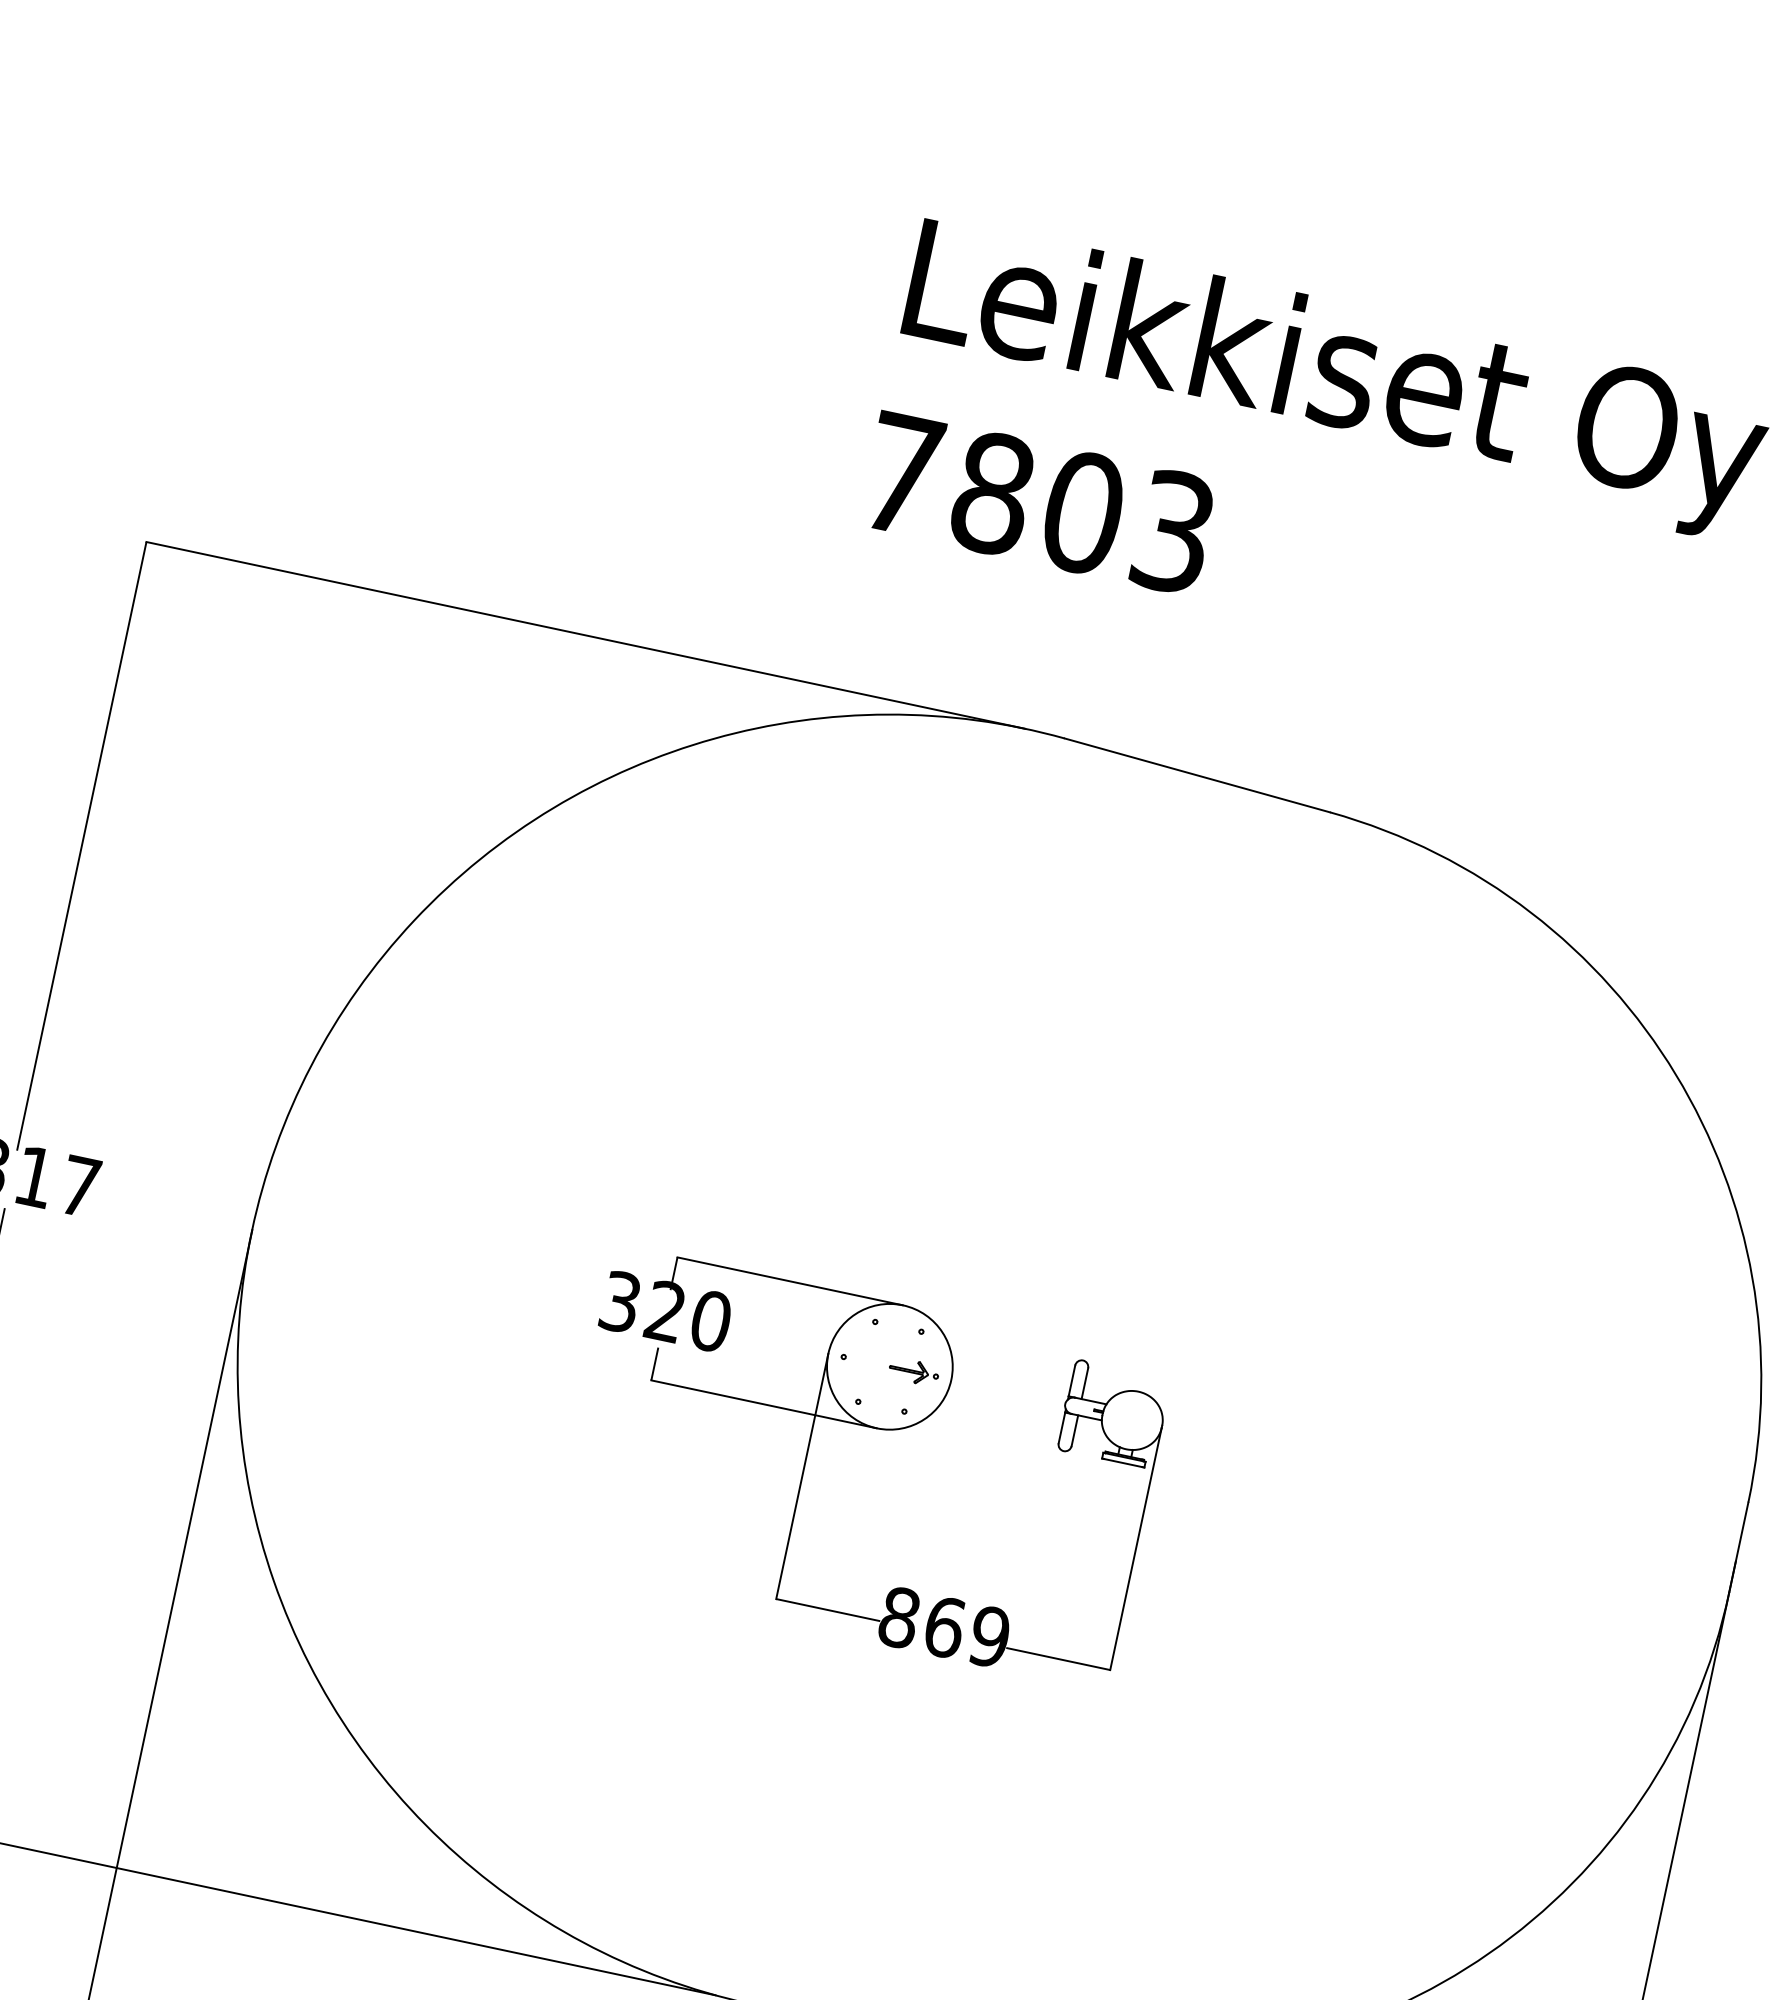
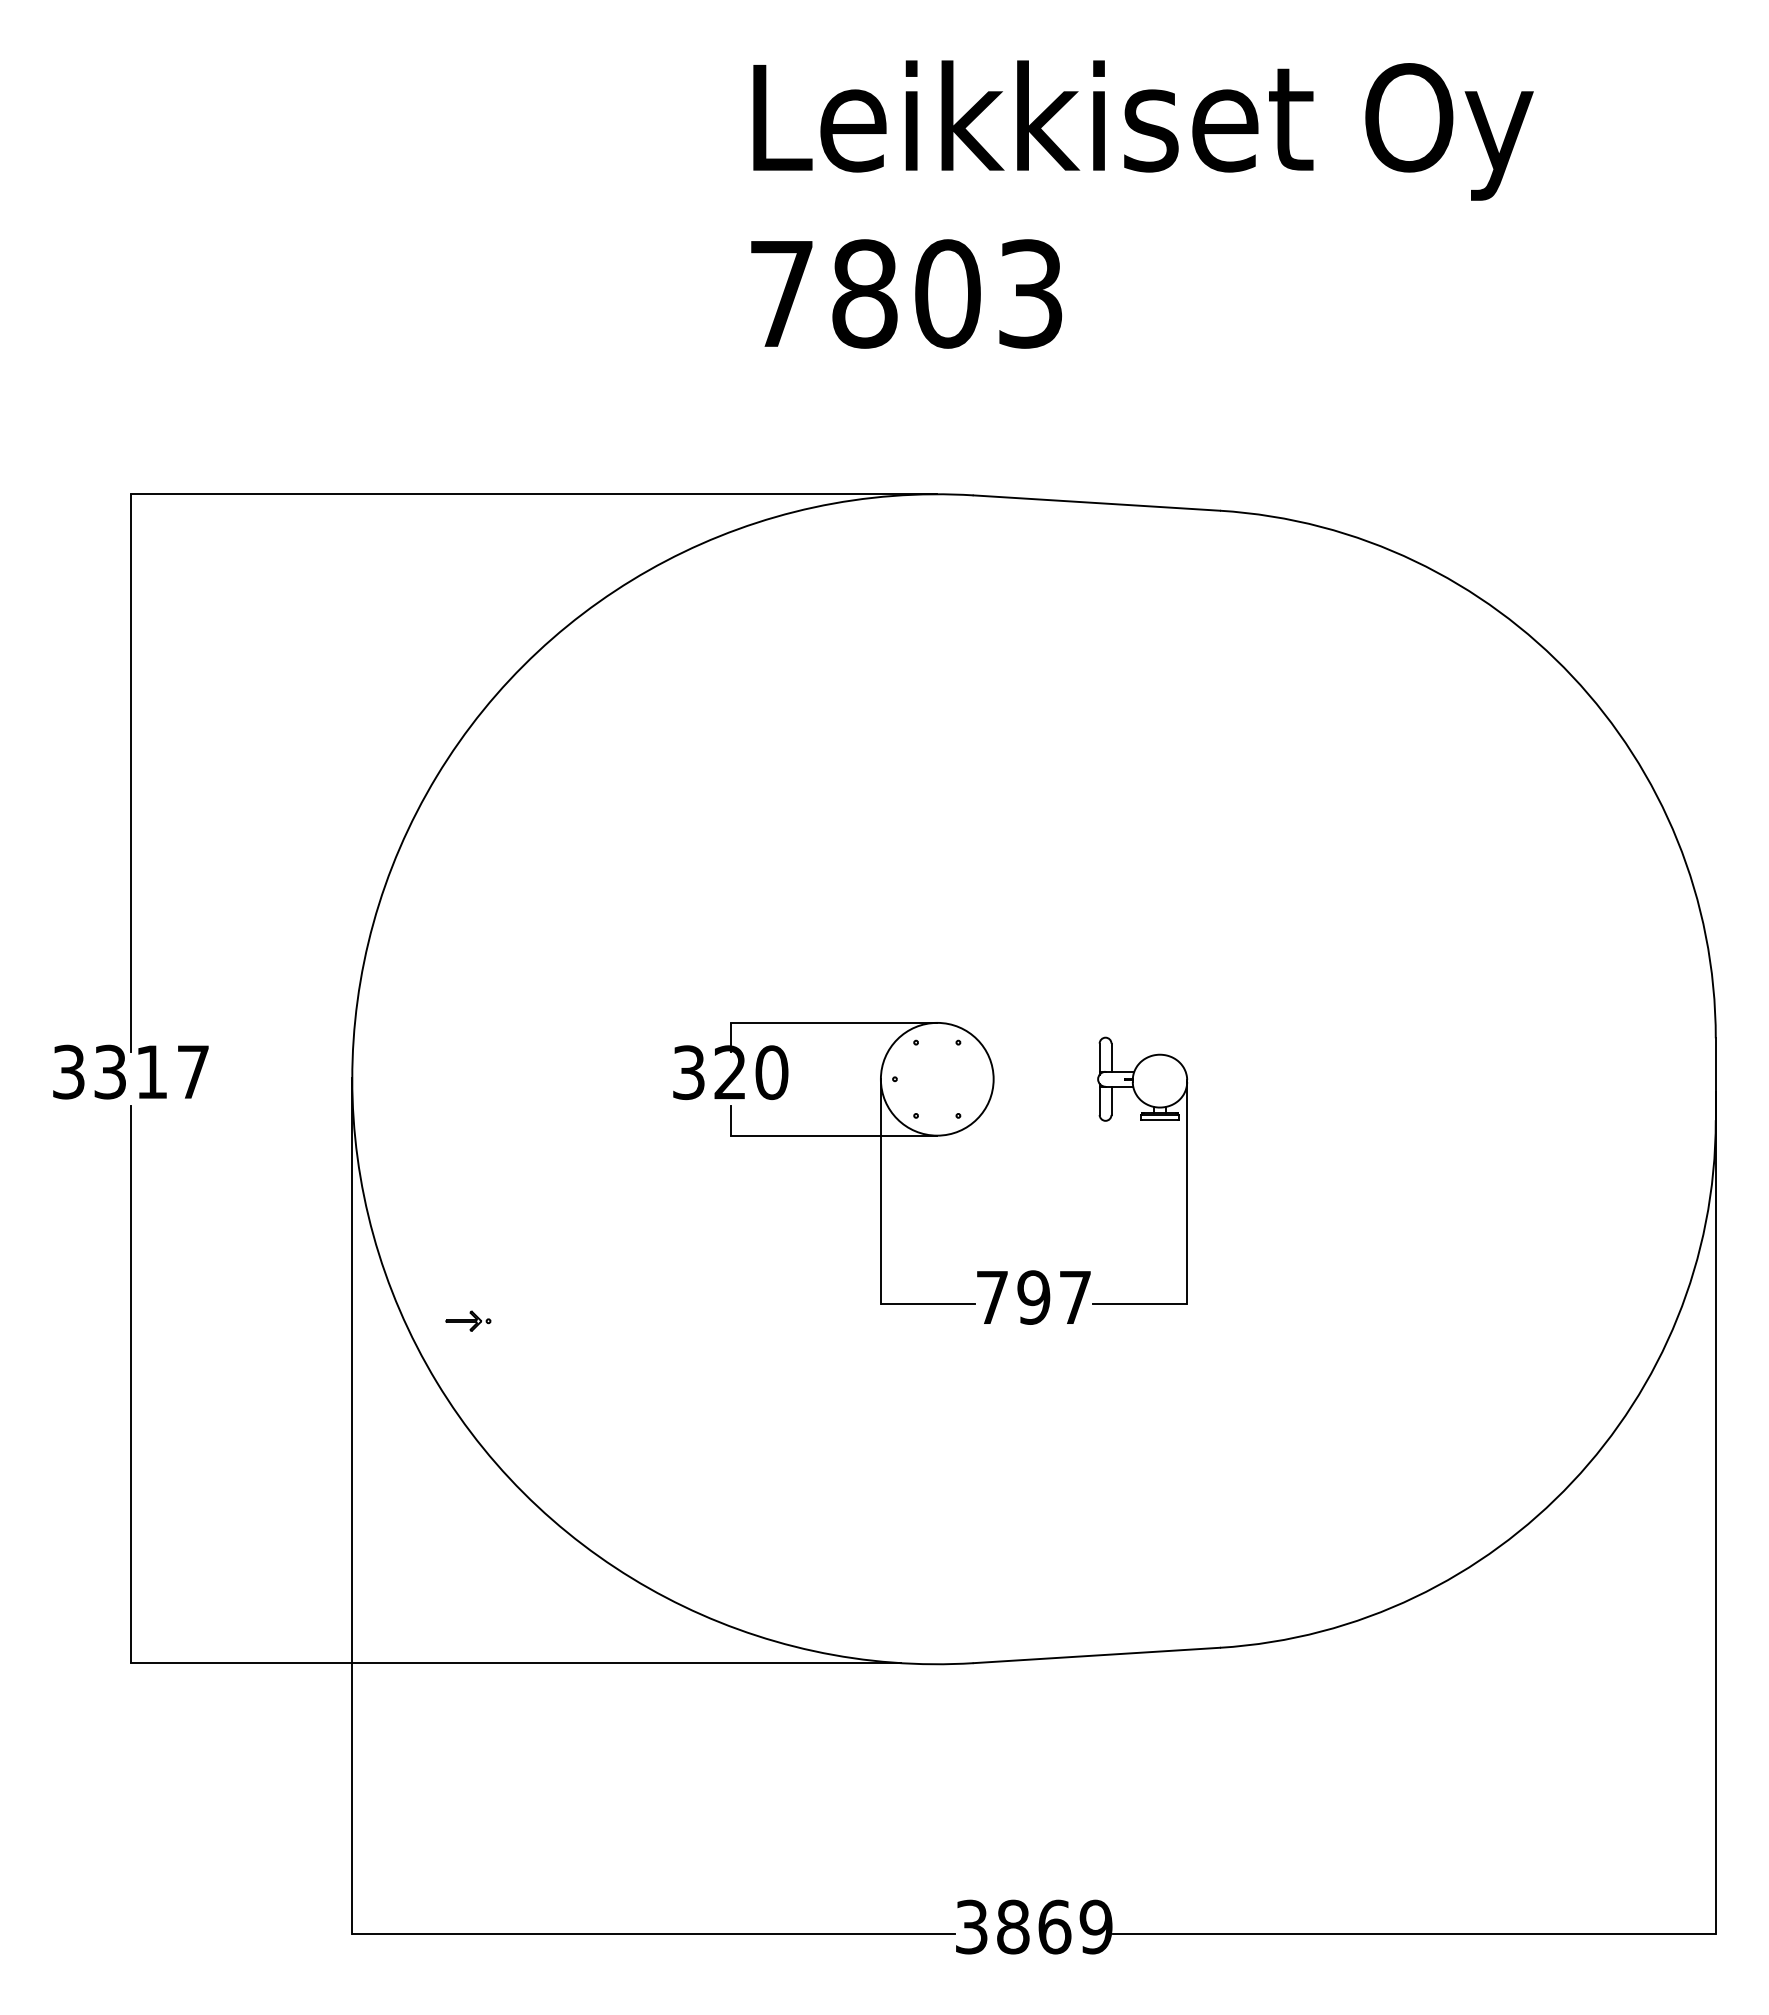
part: (914, 1371) -> (468, 1320), moved
text: (944, 1627) -> (1033, 1297), 869 -> 797

